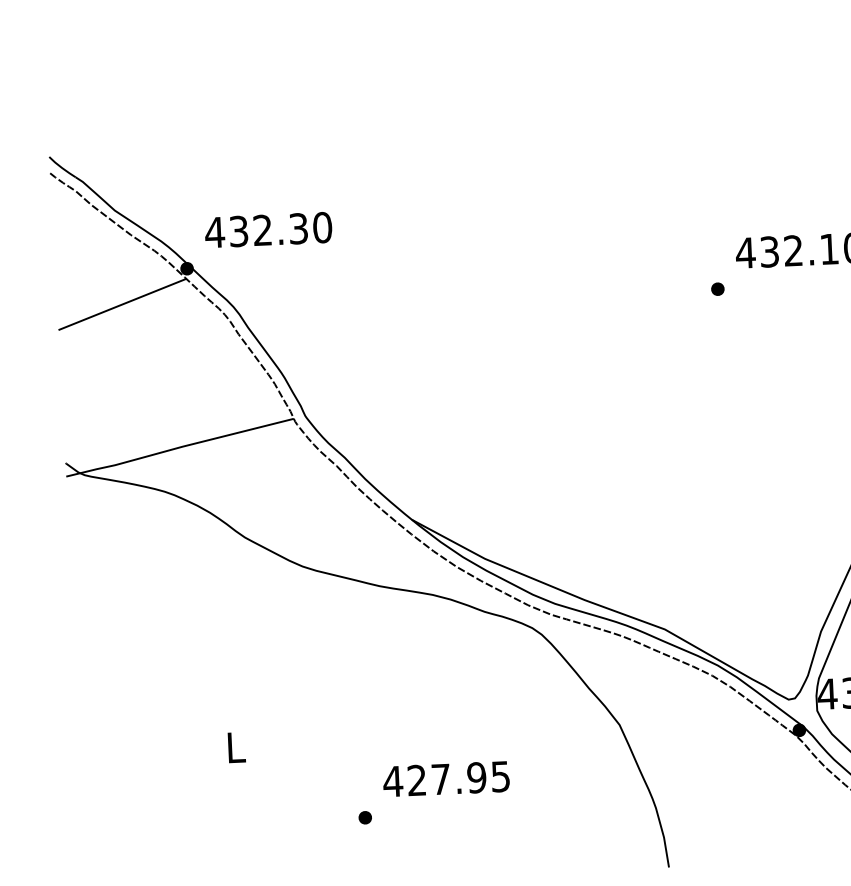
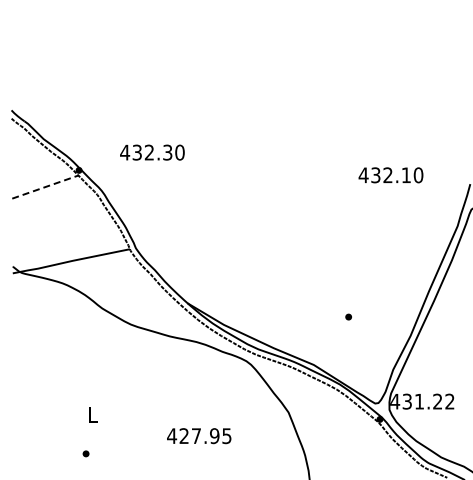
text: (268, 229) -> (152, 152), moved
part: (717, 288) -> (348, 316), moved
line: (120, 305) -> (44, 187), solid -> dashed
part: (364, 817) -> (85, 453), moved

